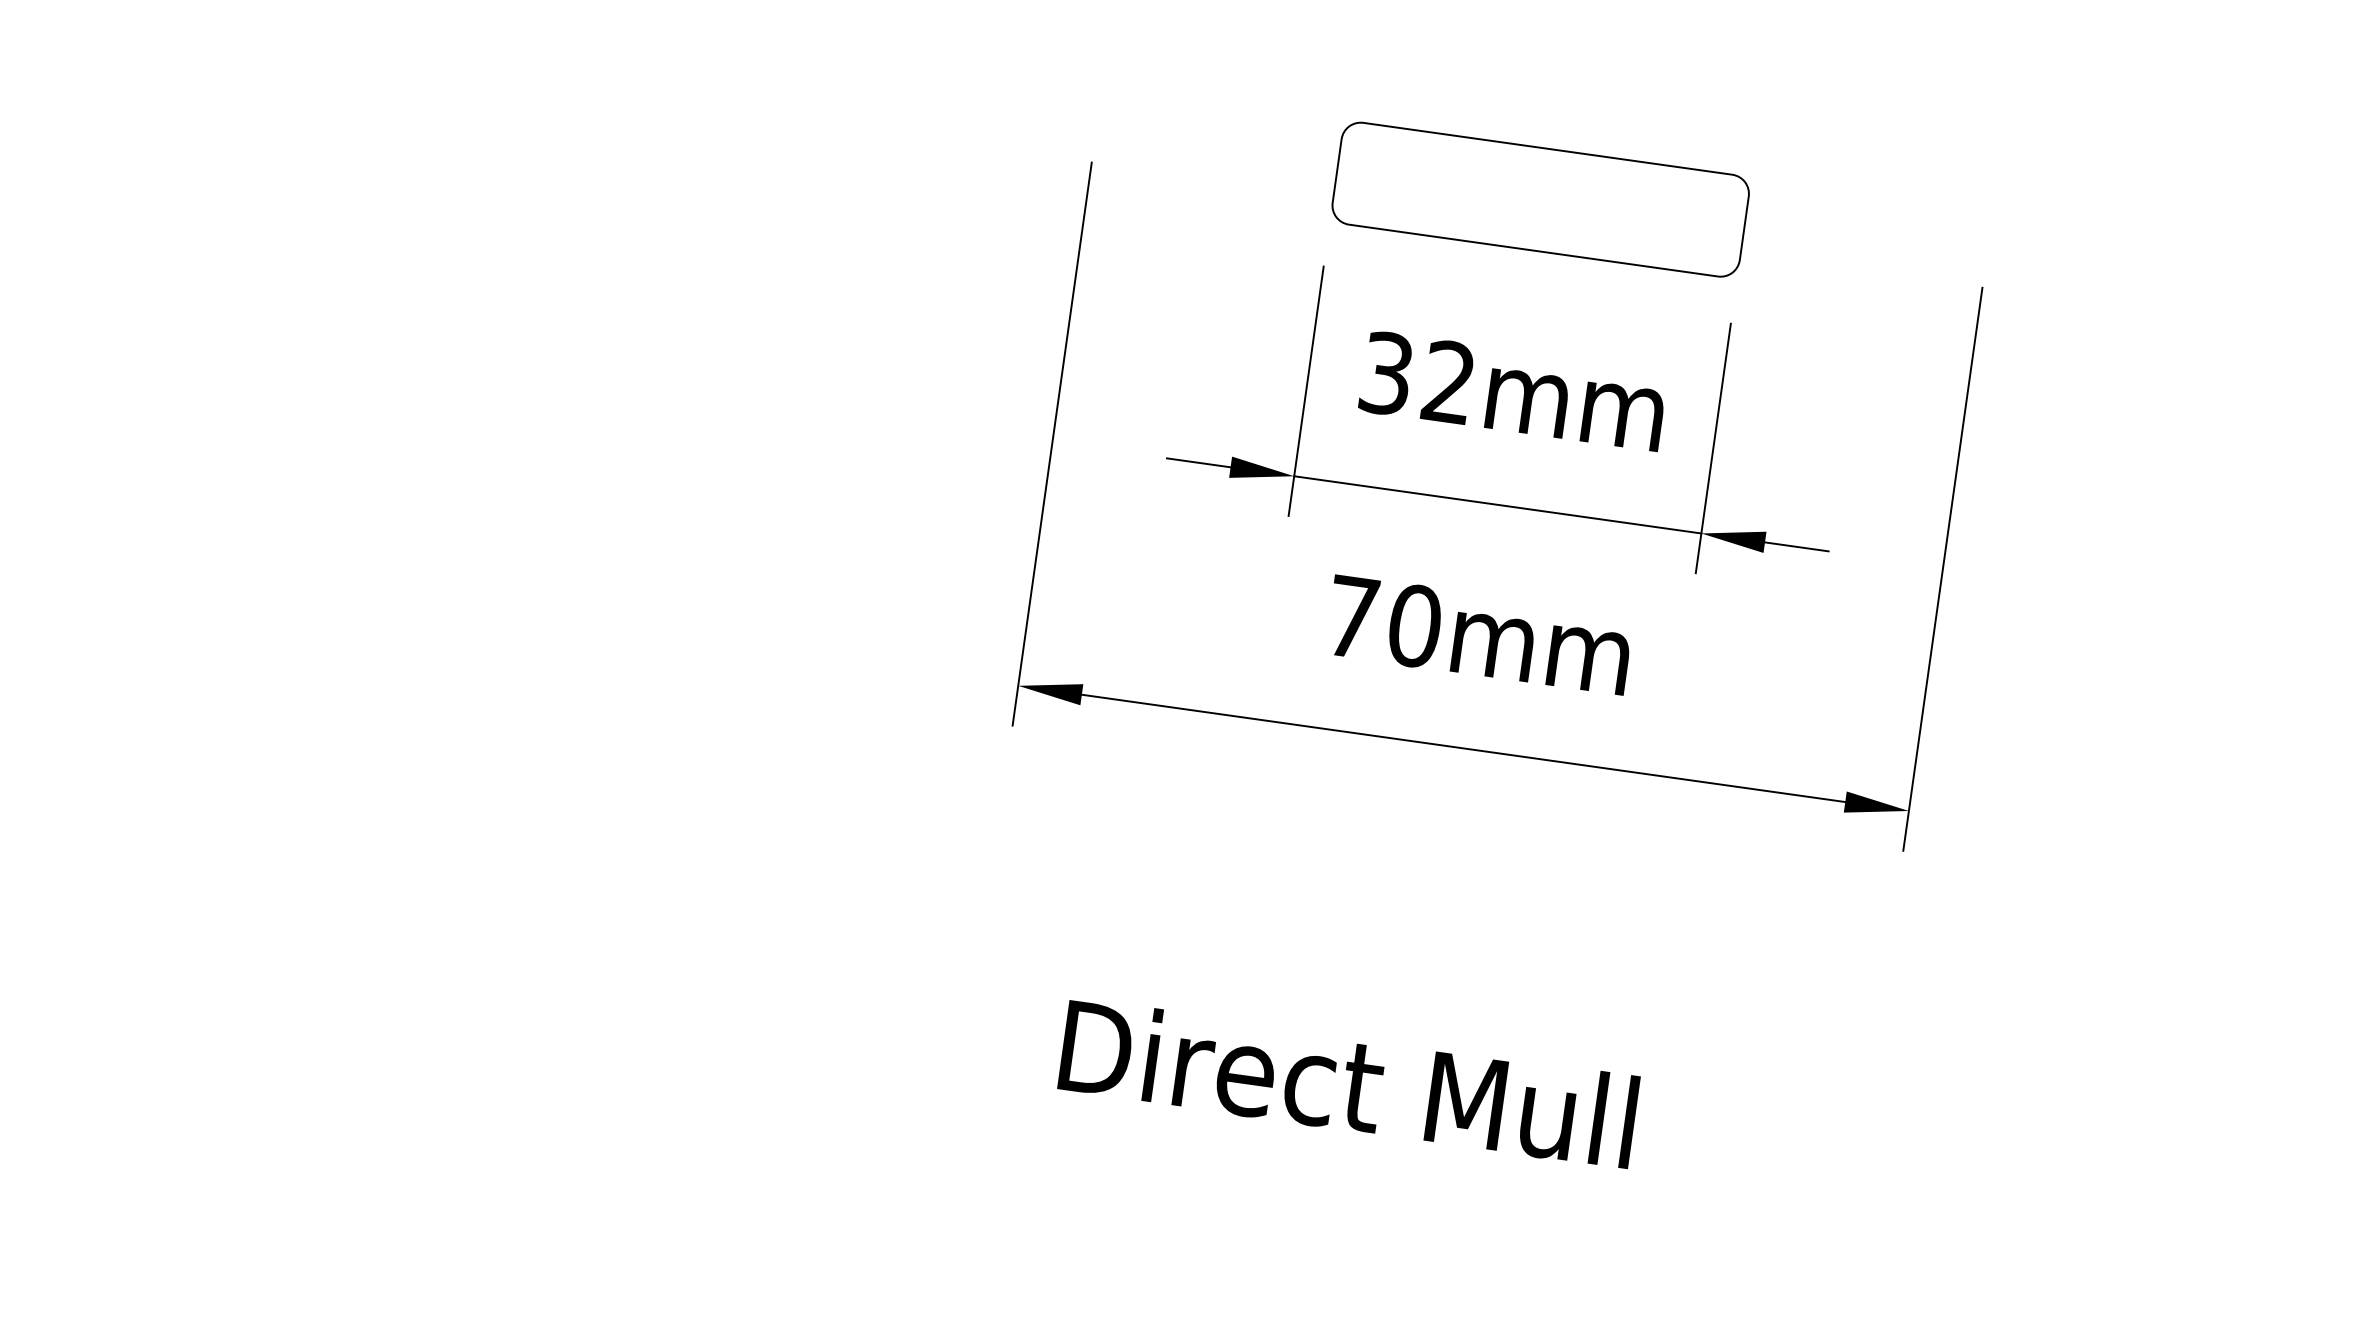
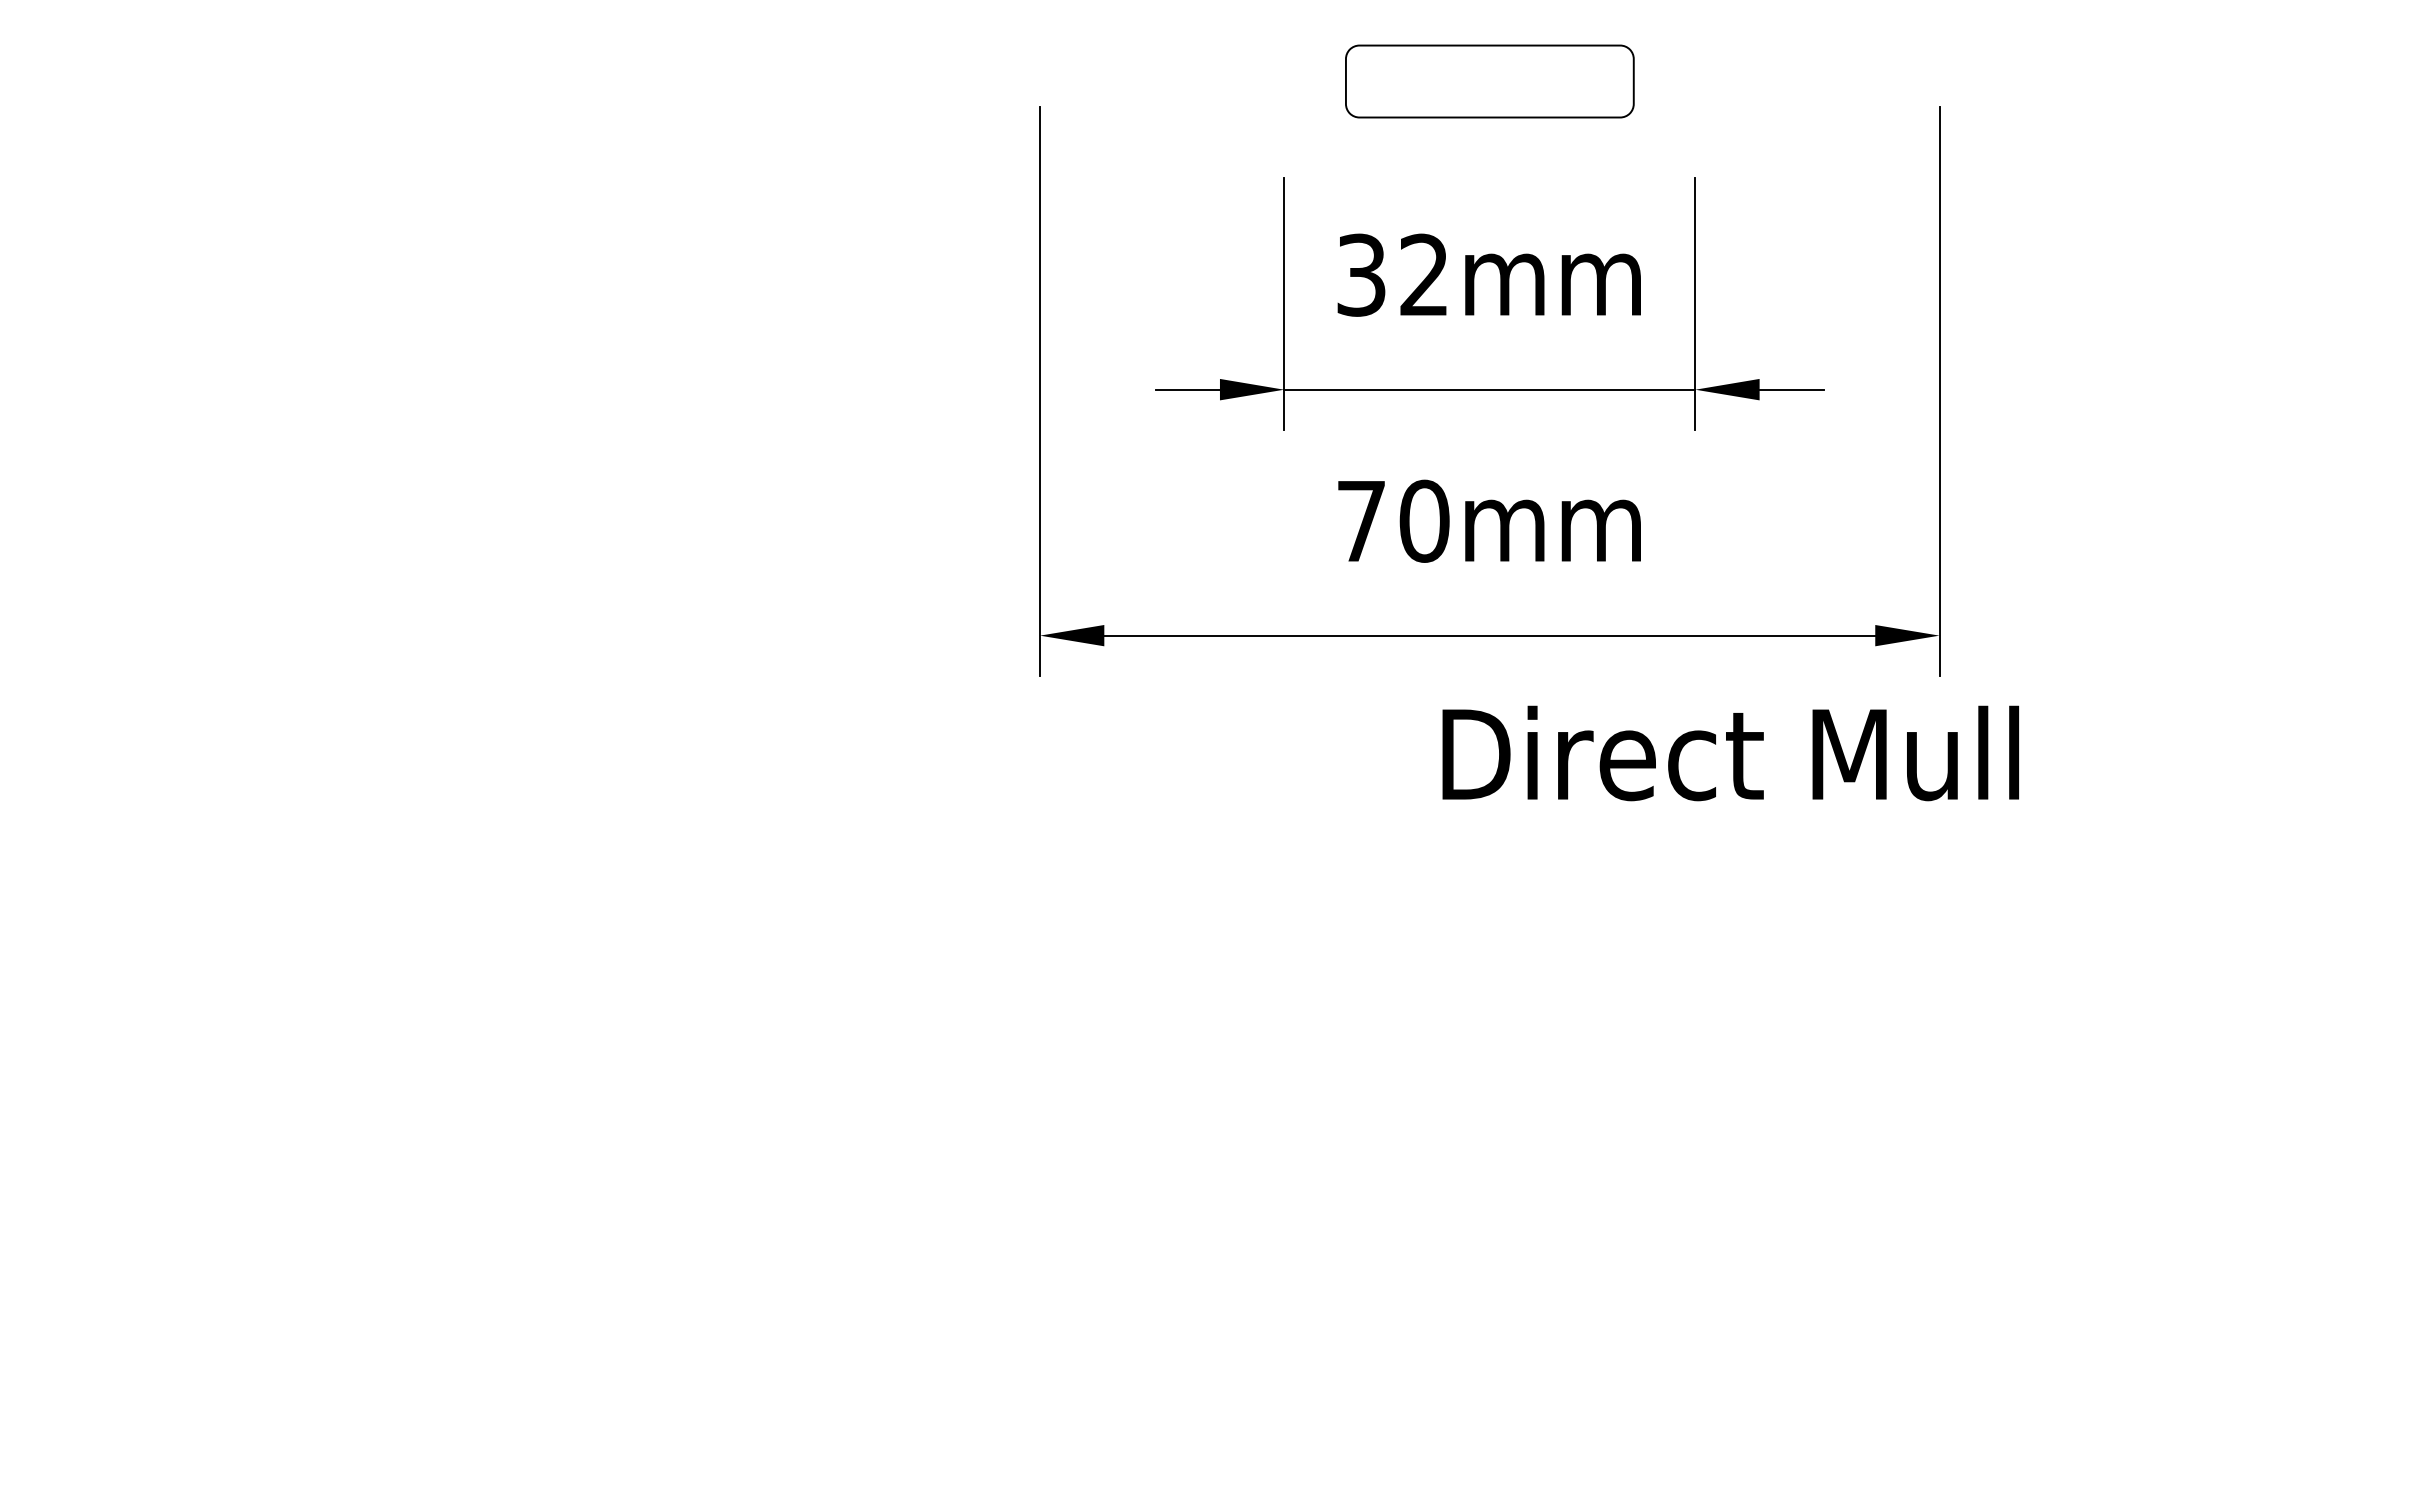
part: (1540, 199) -> (1489, 81), size x0.7
text: (1348, 1083) -> (1730, 753), moved

